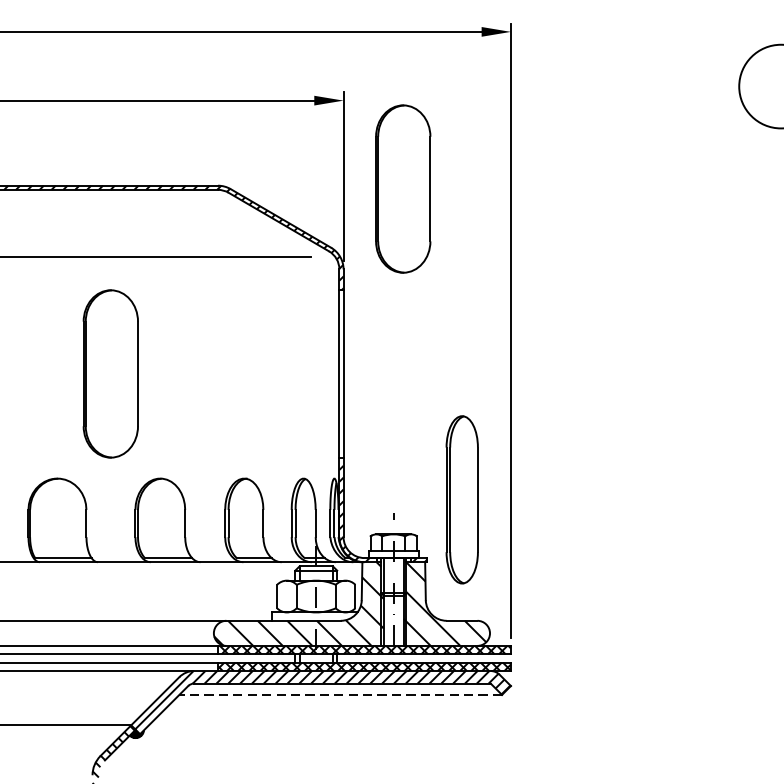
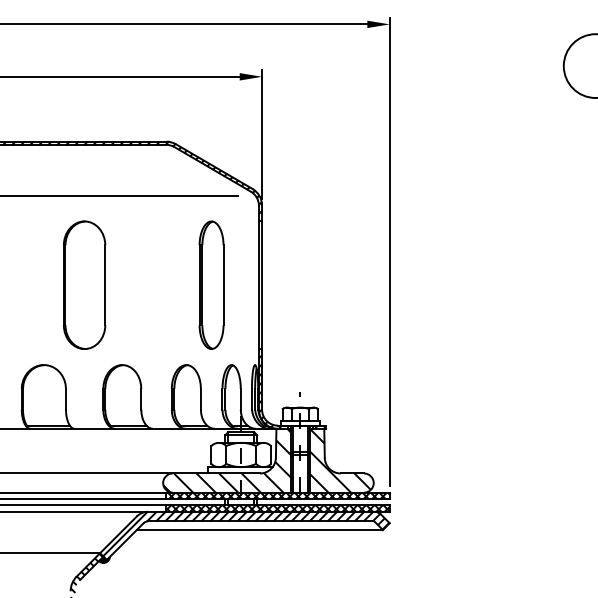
part: (403, 188) -> (307, 143), removed
part: (462, 498) -> (211, 284), moved
line: (340, 694) -> (259, 529), dashed -> solid

